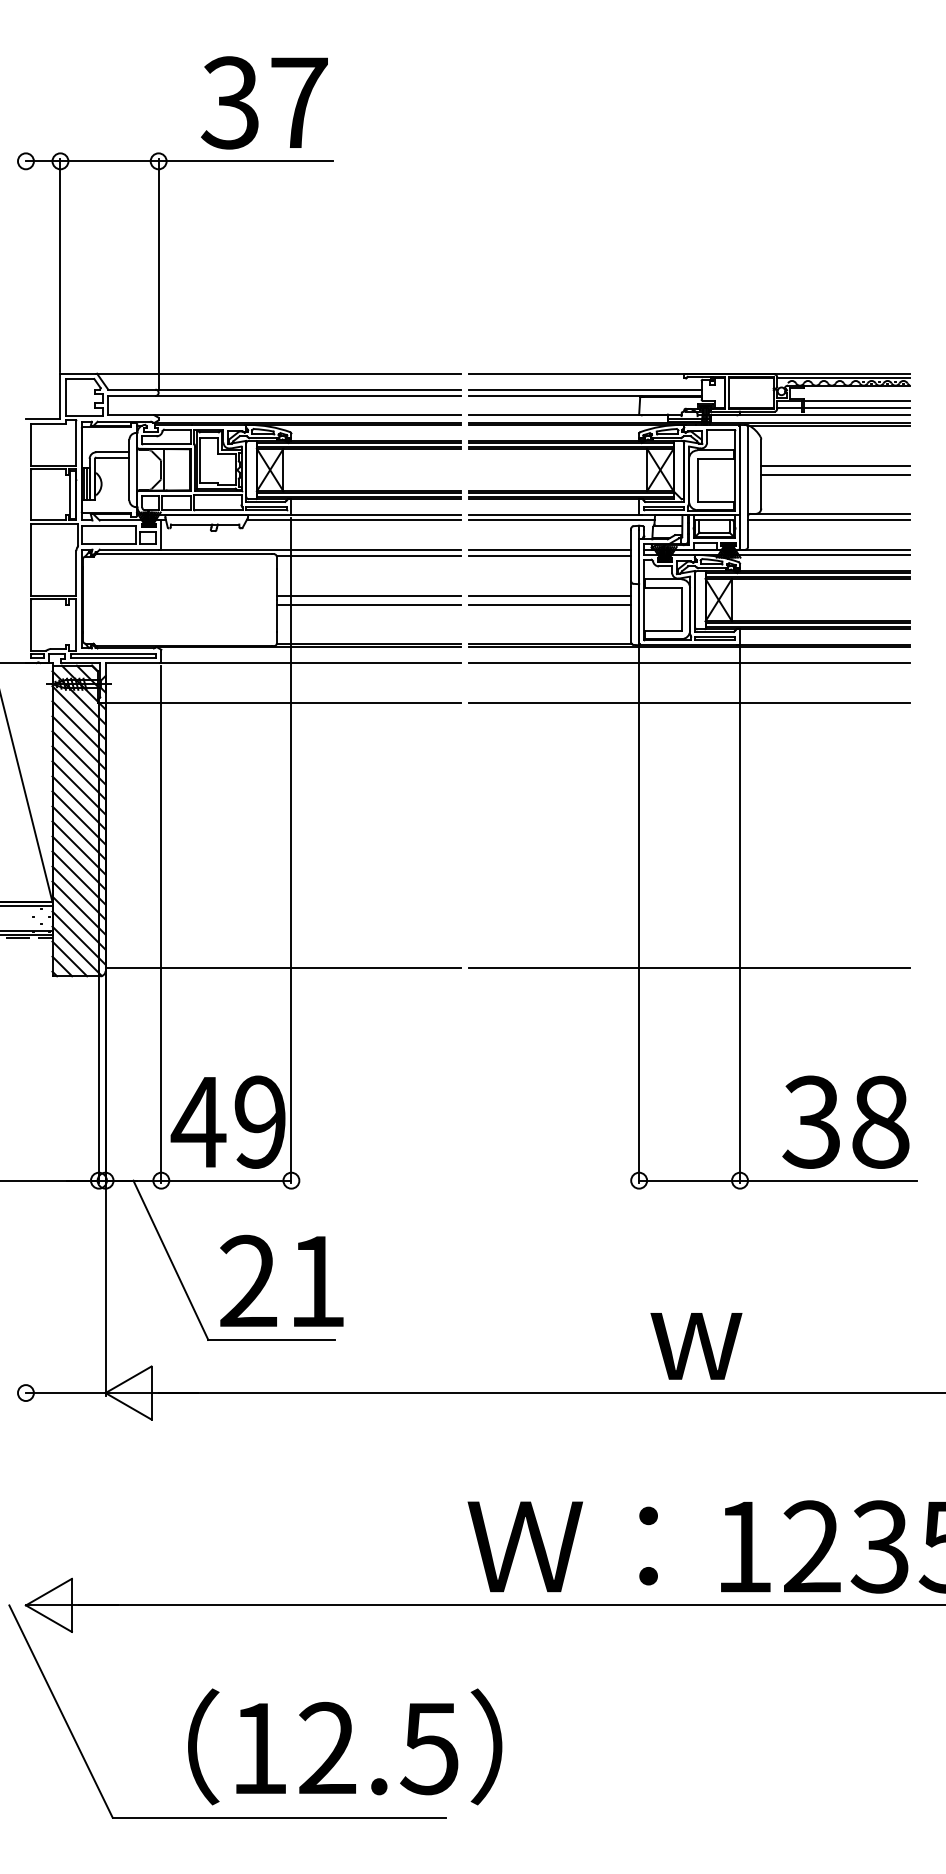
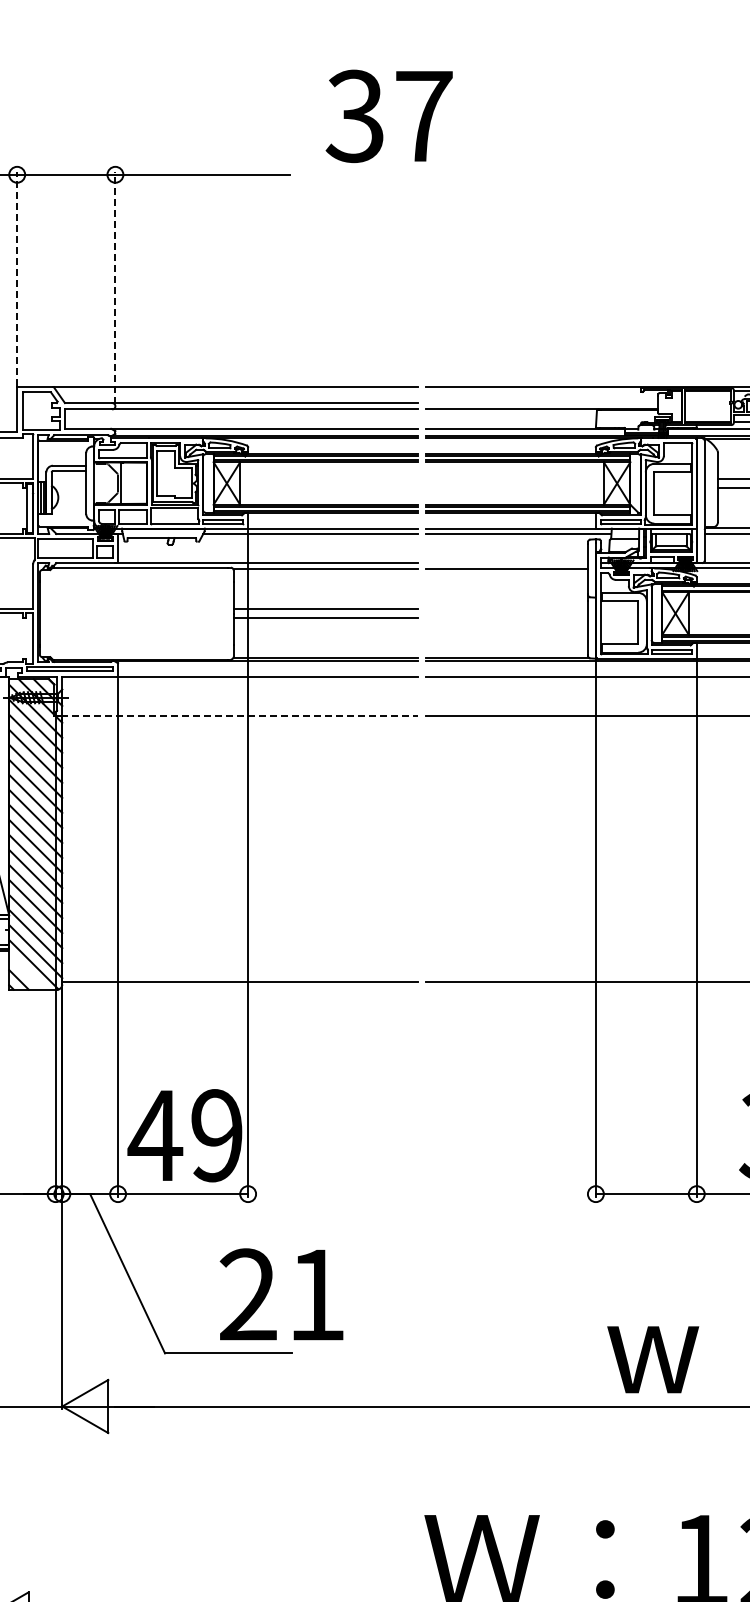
text: (264, 102) -> (389, 115), moved
line: (60, 265) -> (17, 278), solid -> dashed
line: (158, 274) -> (115, 287), solid -> dashed
line: (585, 389) -> (542, 402), removed
line: (550, 549) -> (507, 562), removed
line: (550, 595) -> (507, 608), removed
line: (550, 604) -> (507, 617), removed
line: (282, 702) -> (239, 715), solid -> dashed
line: (69, 958) -> (26, 971), removed
text: (281, 1280) -> (281, 1293), moved

